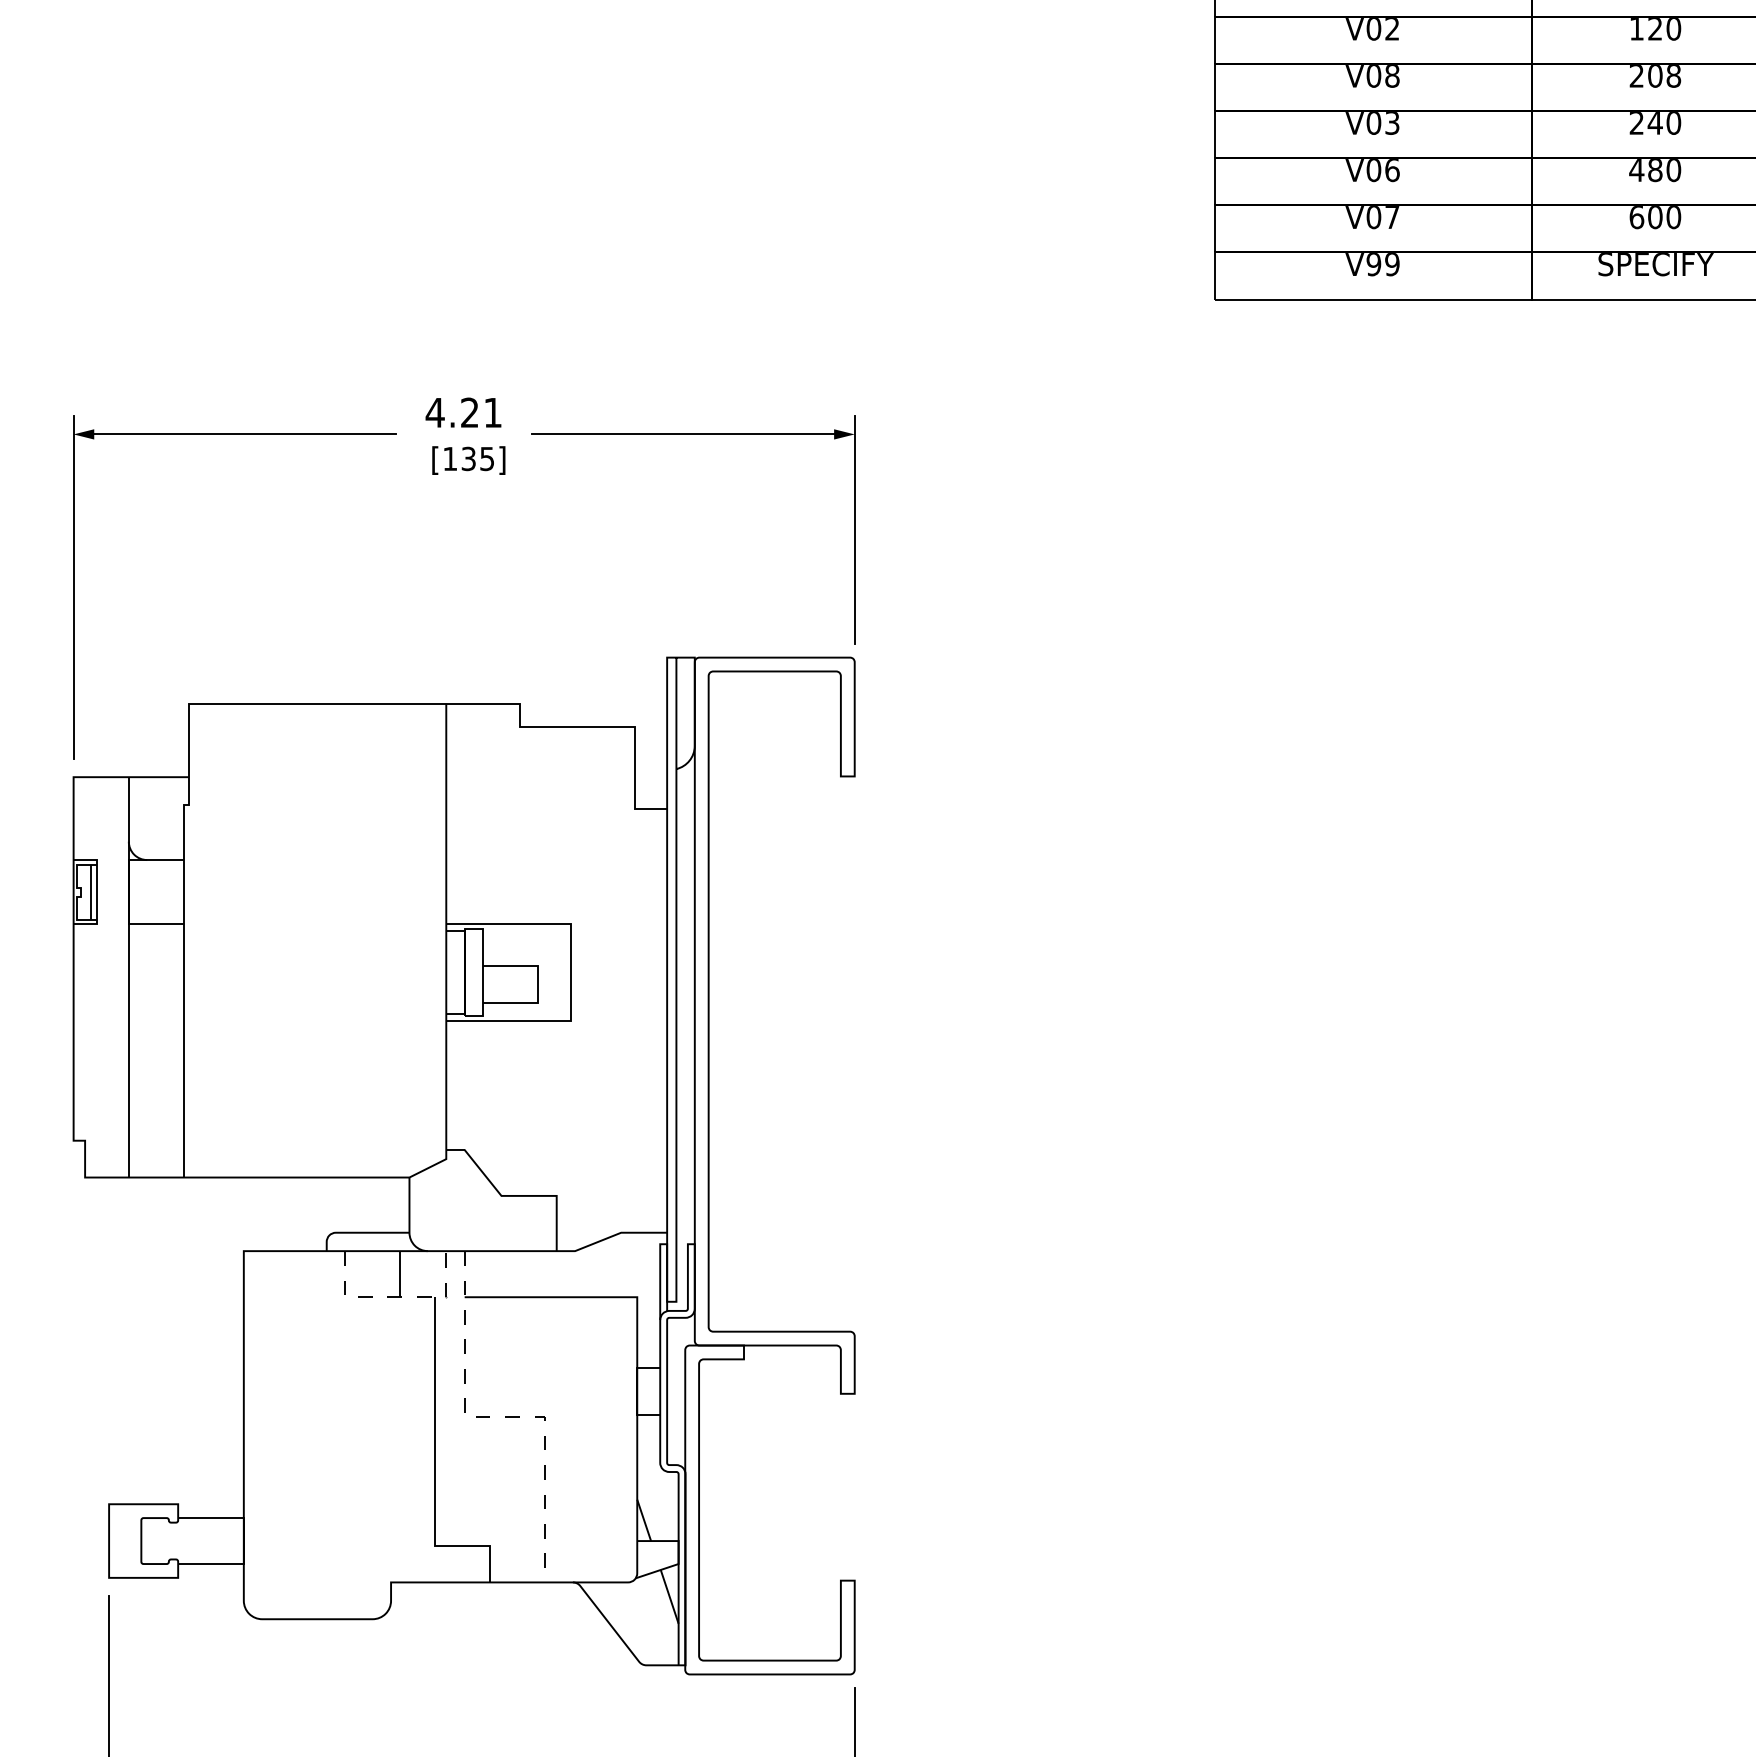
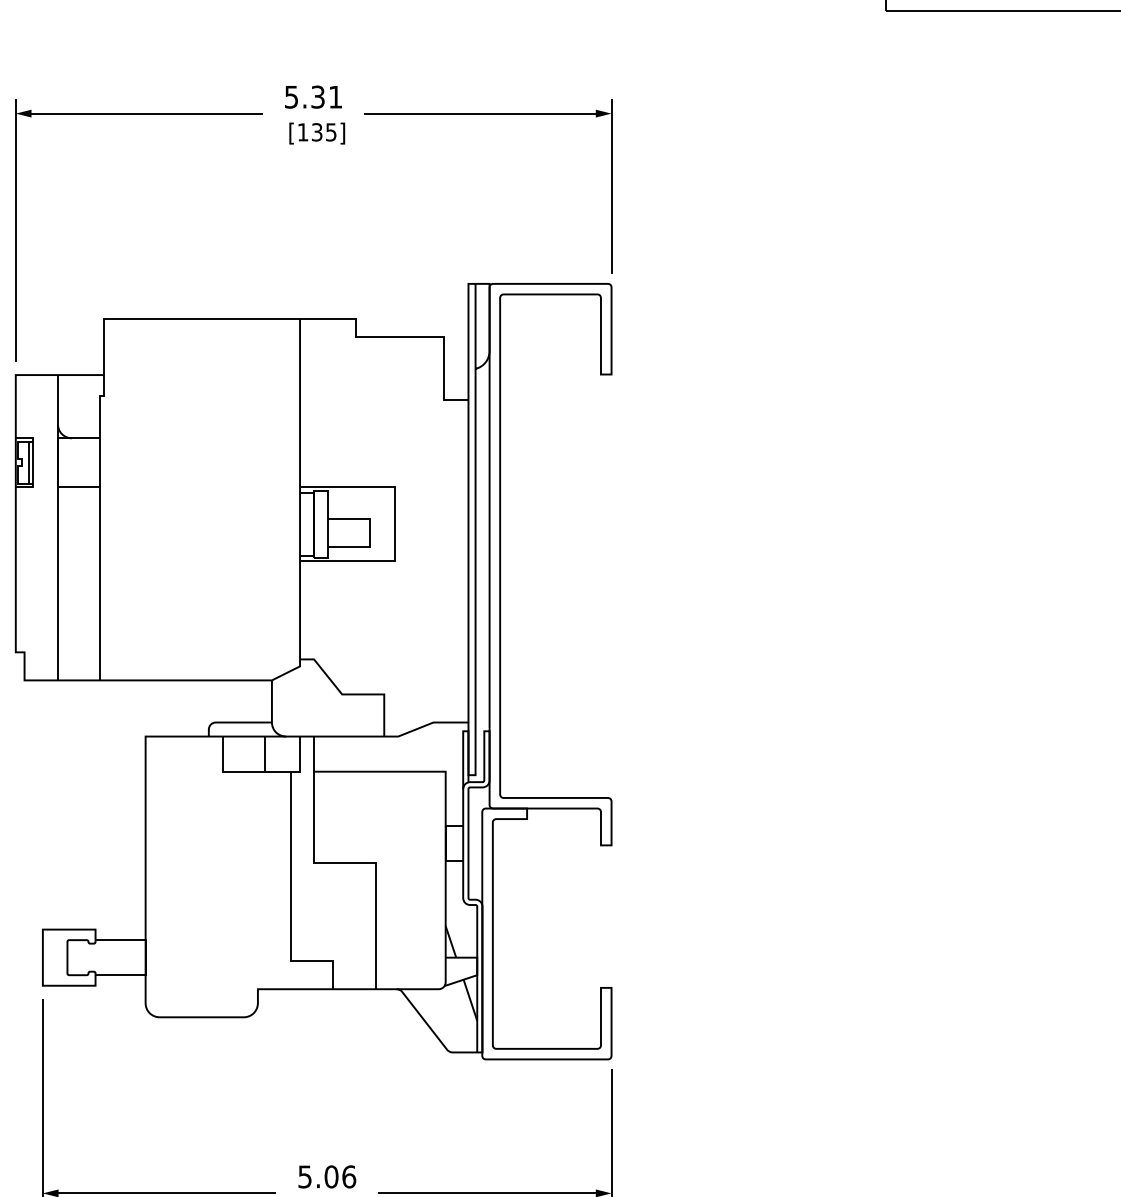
text: (451, 412) -> (304, 96), 4.21 -> 5.31
line: (395, 1297) -> (261, 771), dashed -> solid
line: (505, 1416) -> (345, 862), dashed -> solid

